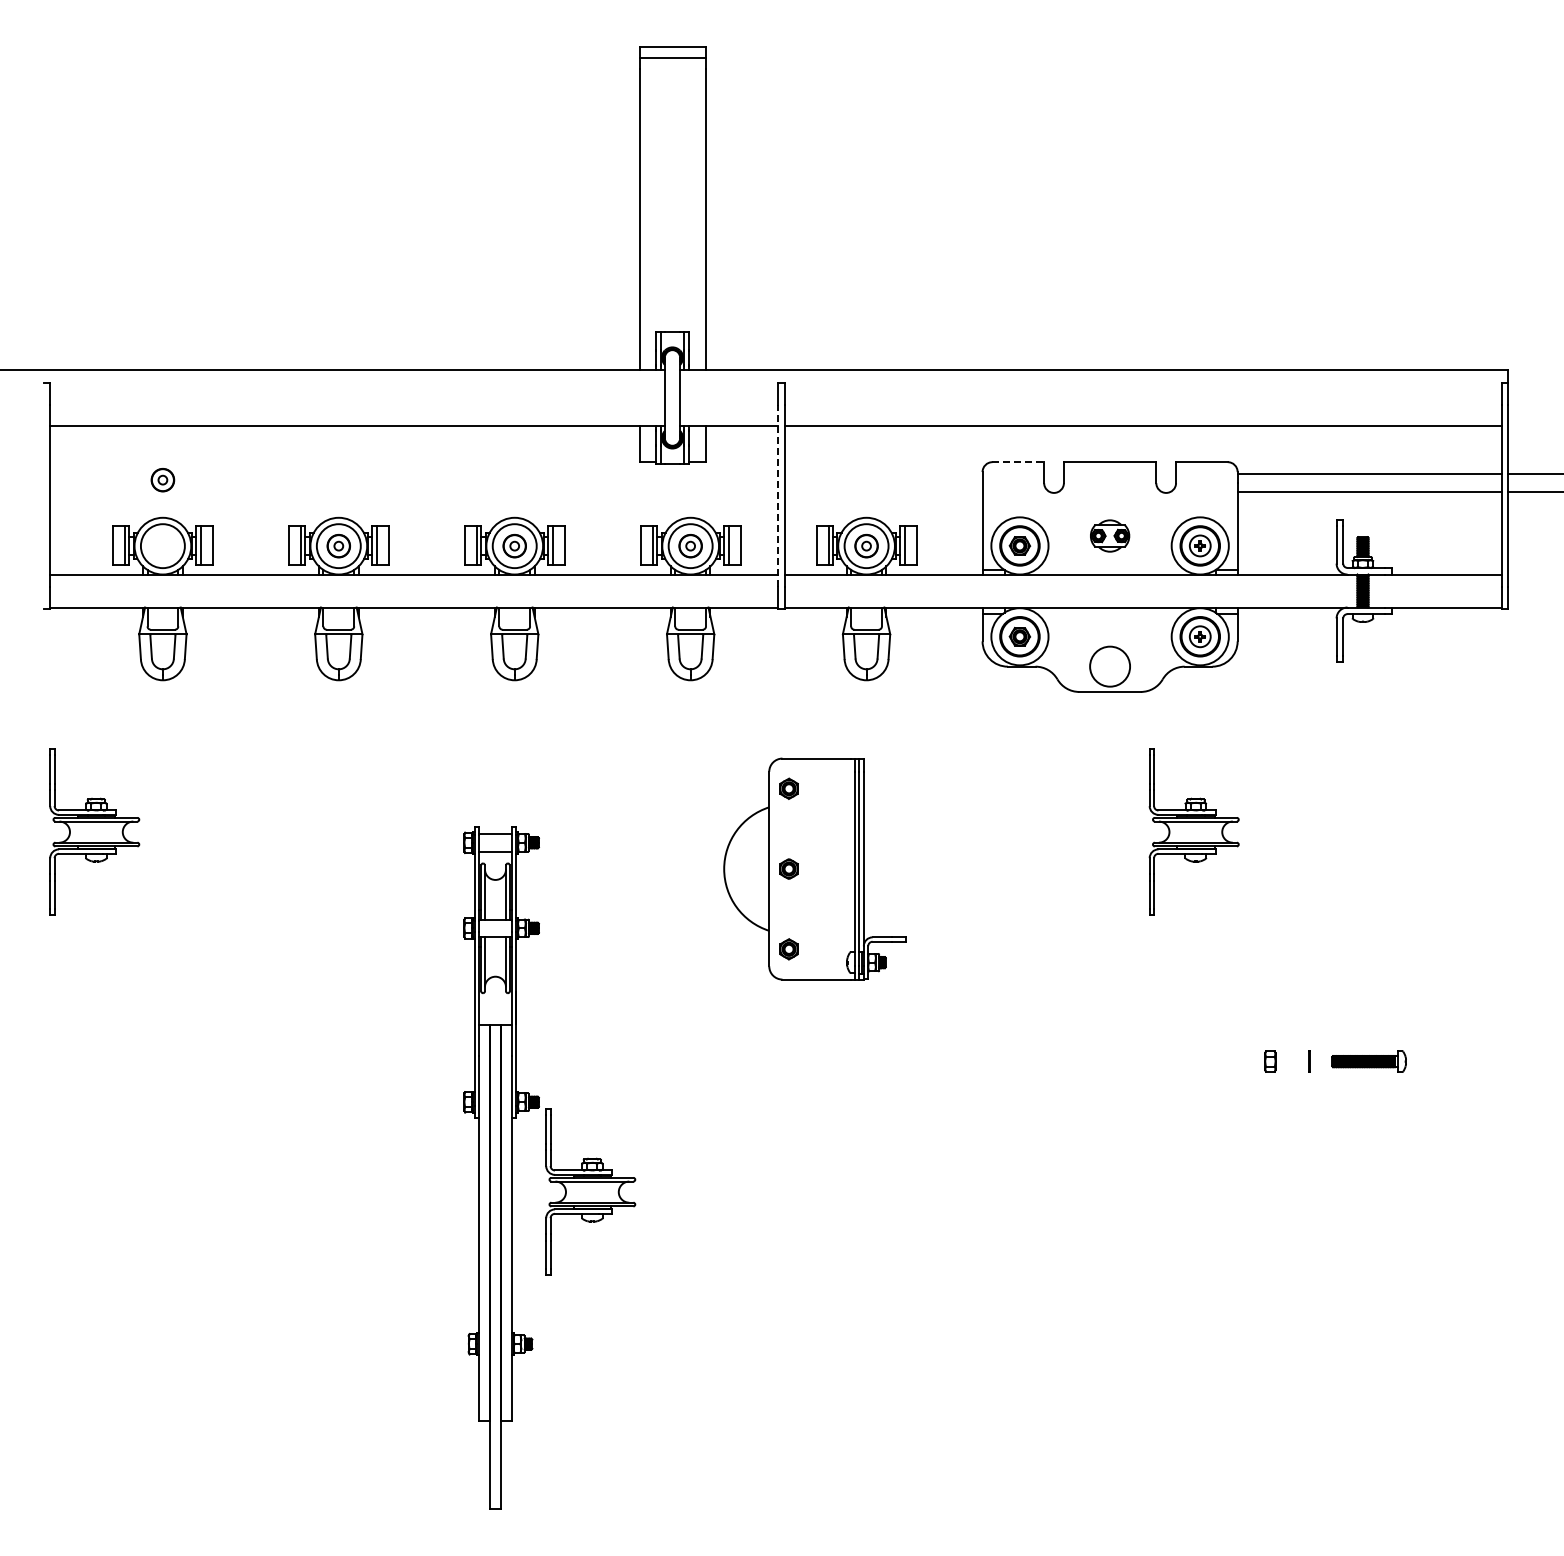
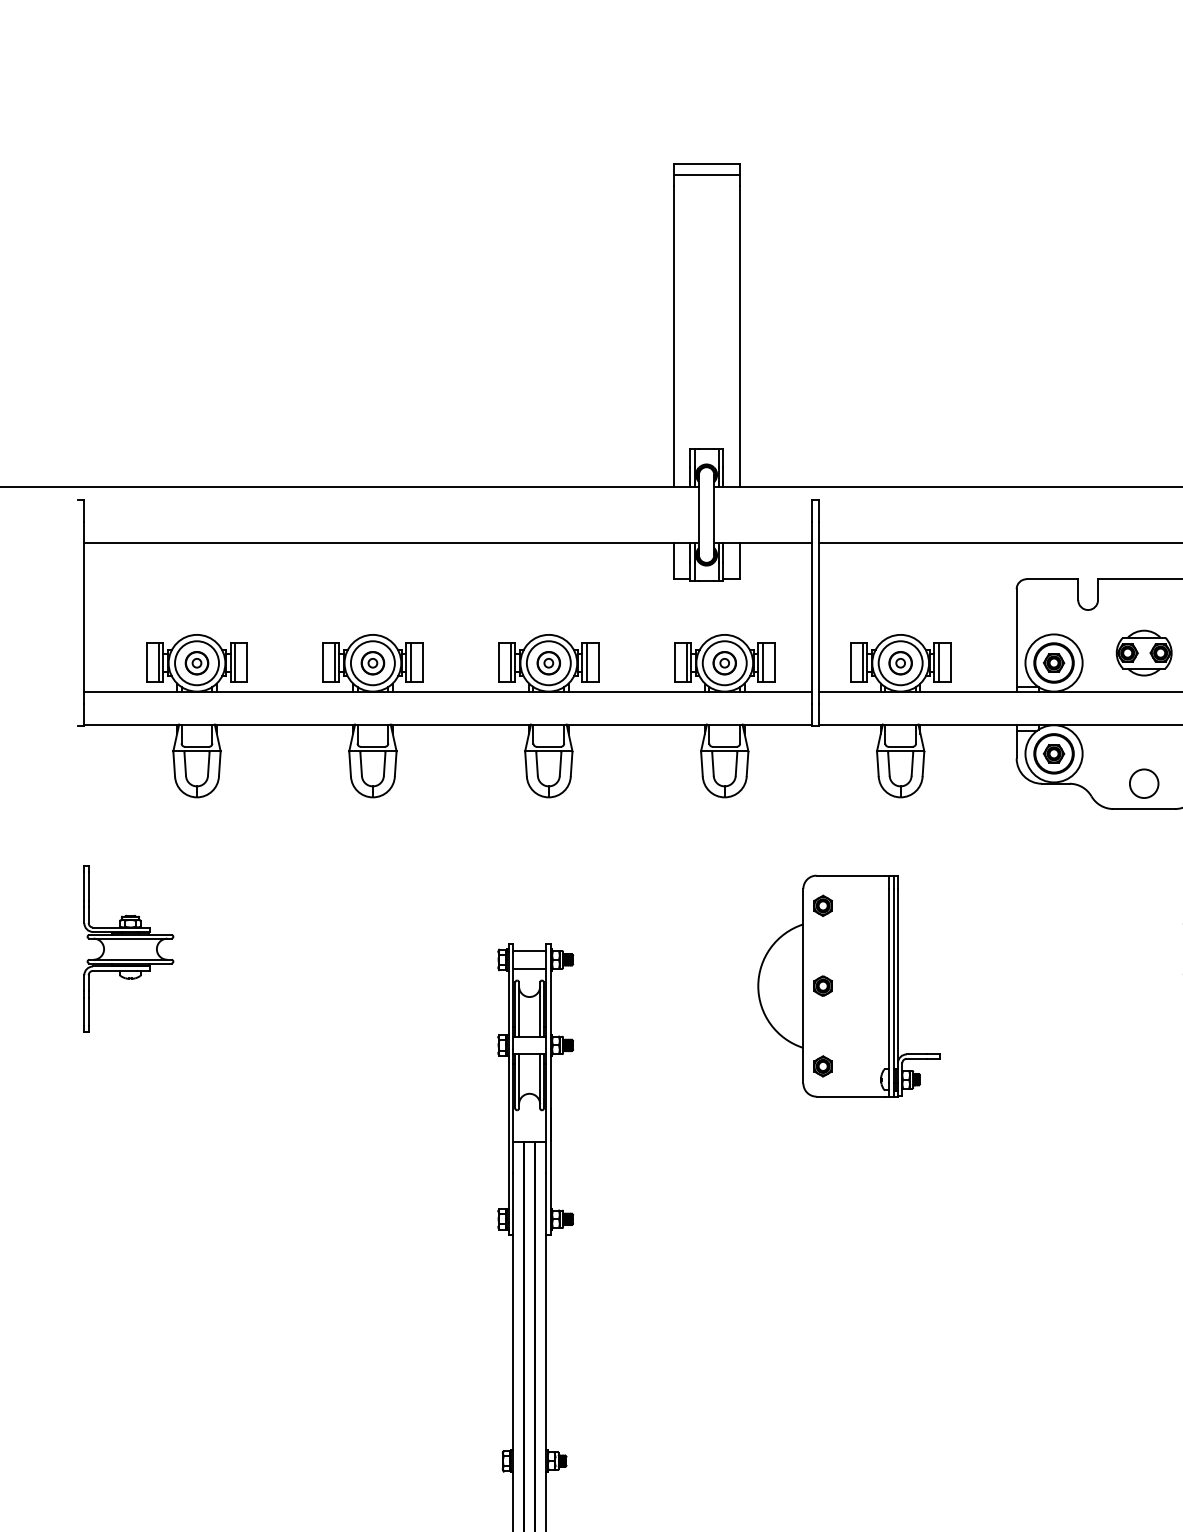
line: (1018, 462) -> (1052, 579), dashed -> solid
part: (162, 480) -> (196, 663), moved
line: (778, 495) -> (812, 612), dashed -> solid
part: (1109, 535) -> (1143, 652), size x1.43
circle: (1109, 666) -> (1143, 783), size x0.71
part: (590, 1191) -> (624, 1308), removed

